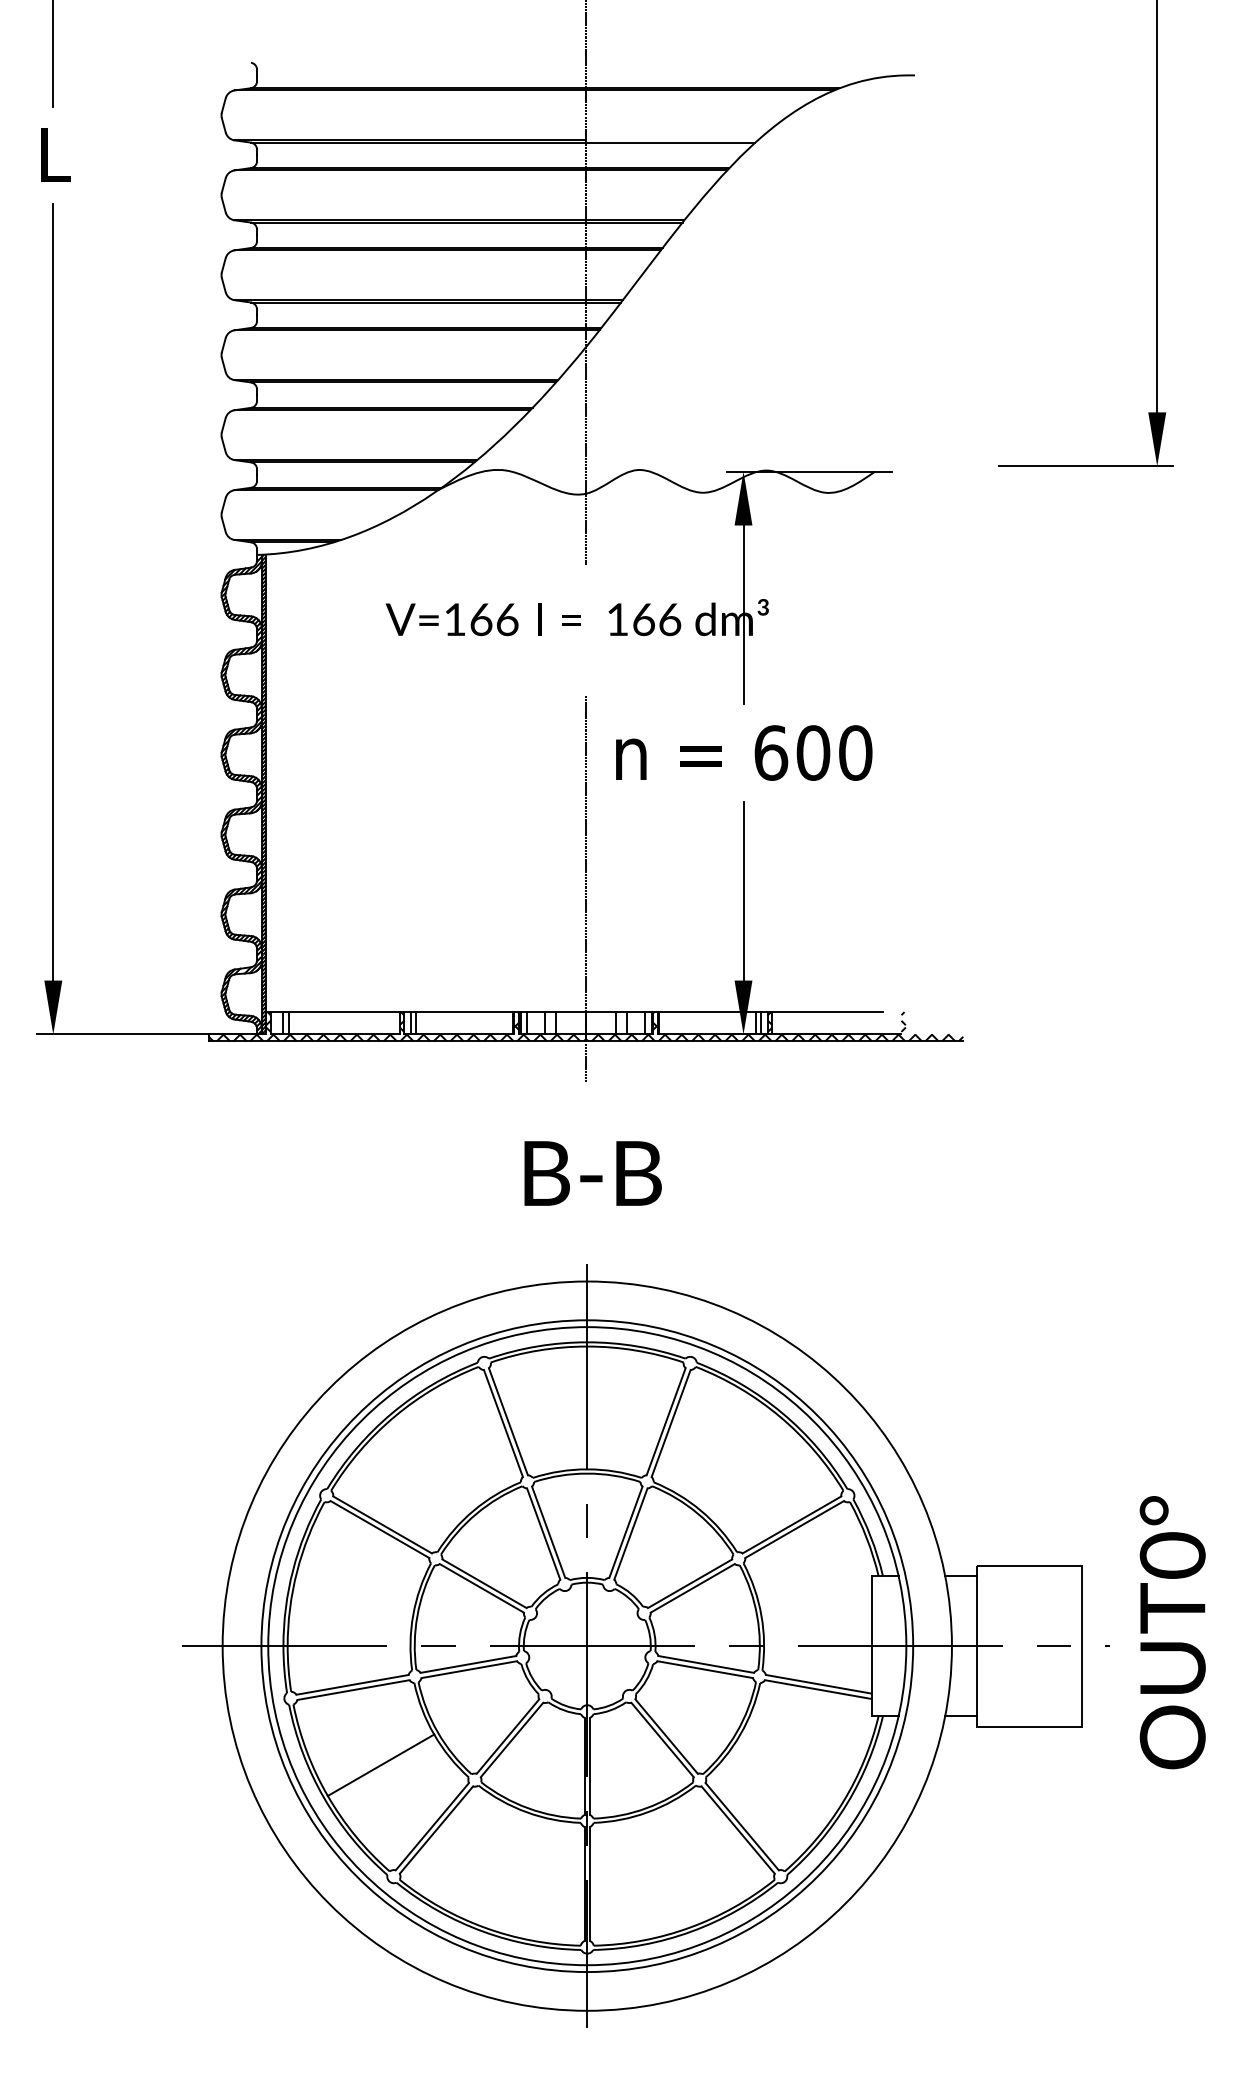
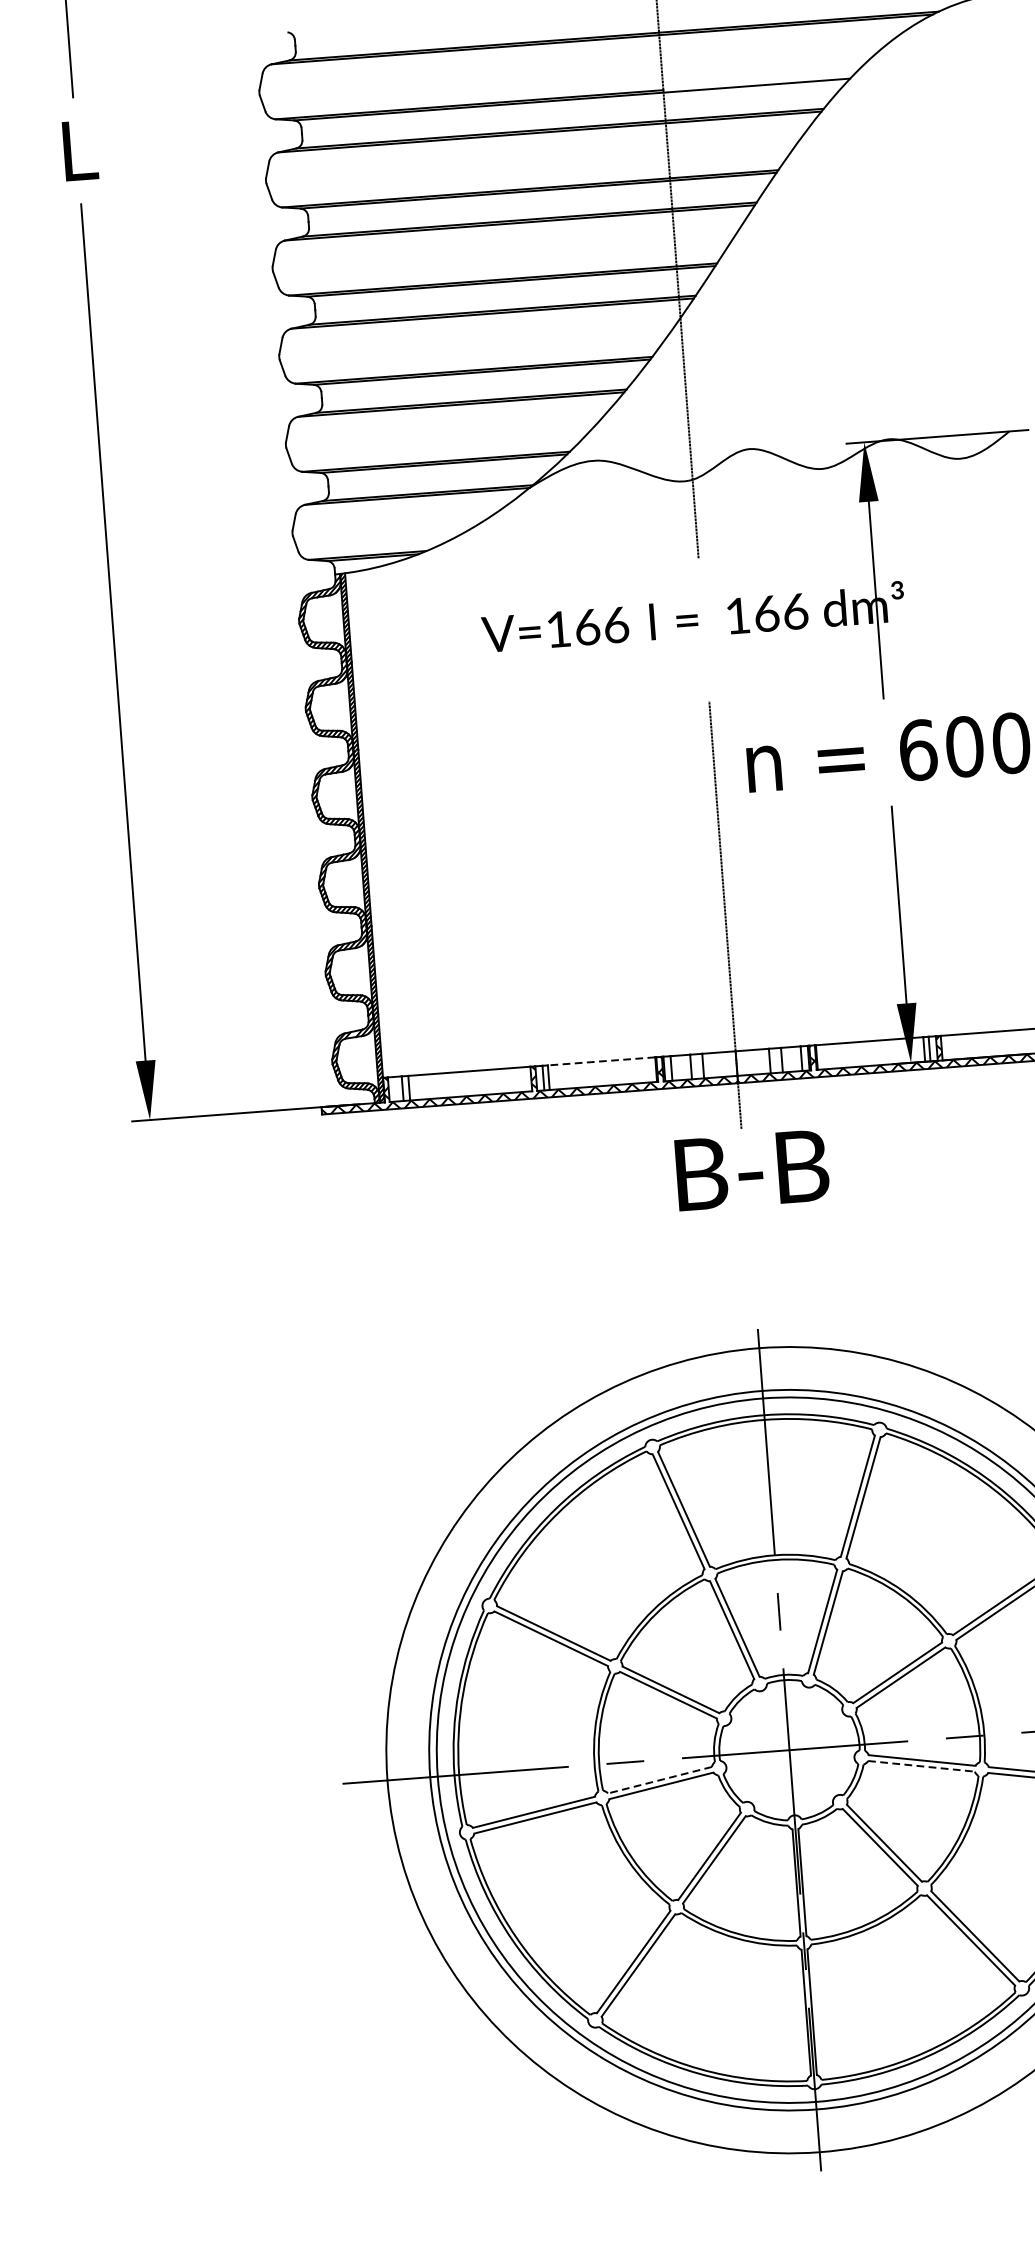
line: (464, 1012) -> (601, 1061), solid -> dashed
text: (592, 1173) -> (751, 1170), moved
line: (468, 1664) -> (660, 1780), solid -> dashed
line: (705, 1669) -> (921, 1766), solid -> dashed
line: (380, 1764) -> (571, 1897), removed

